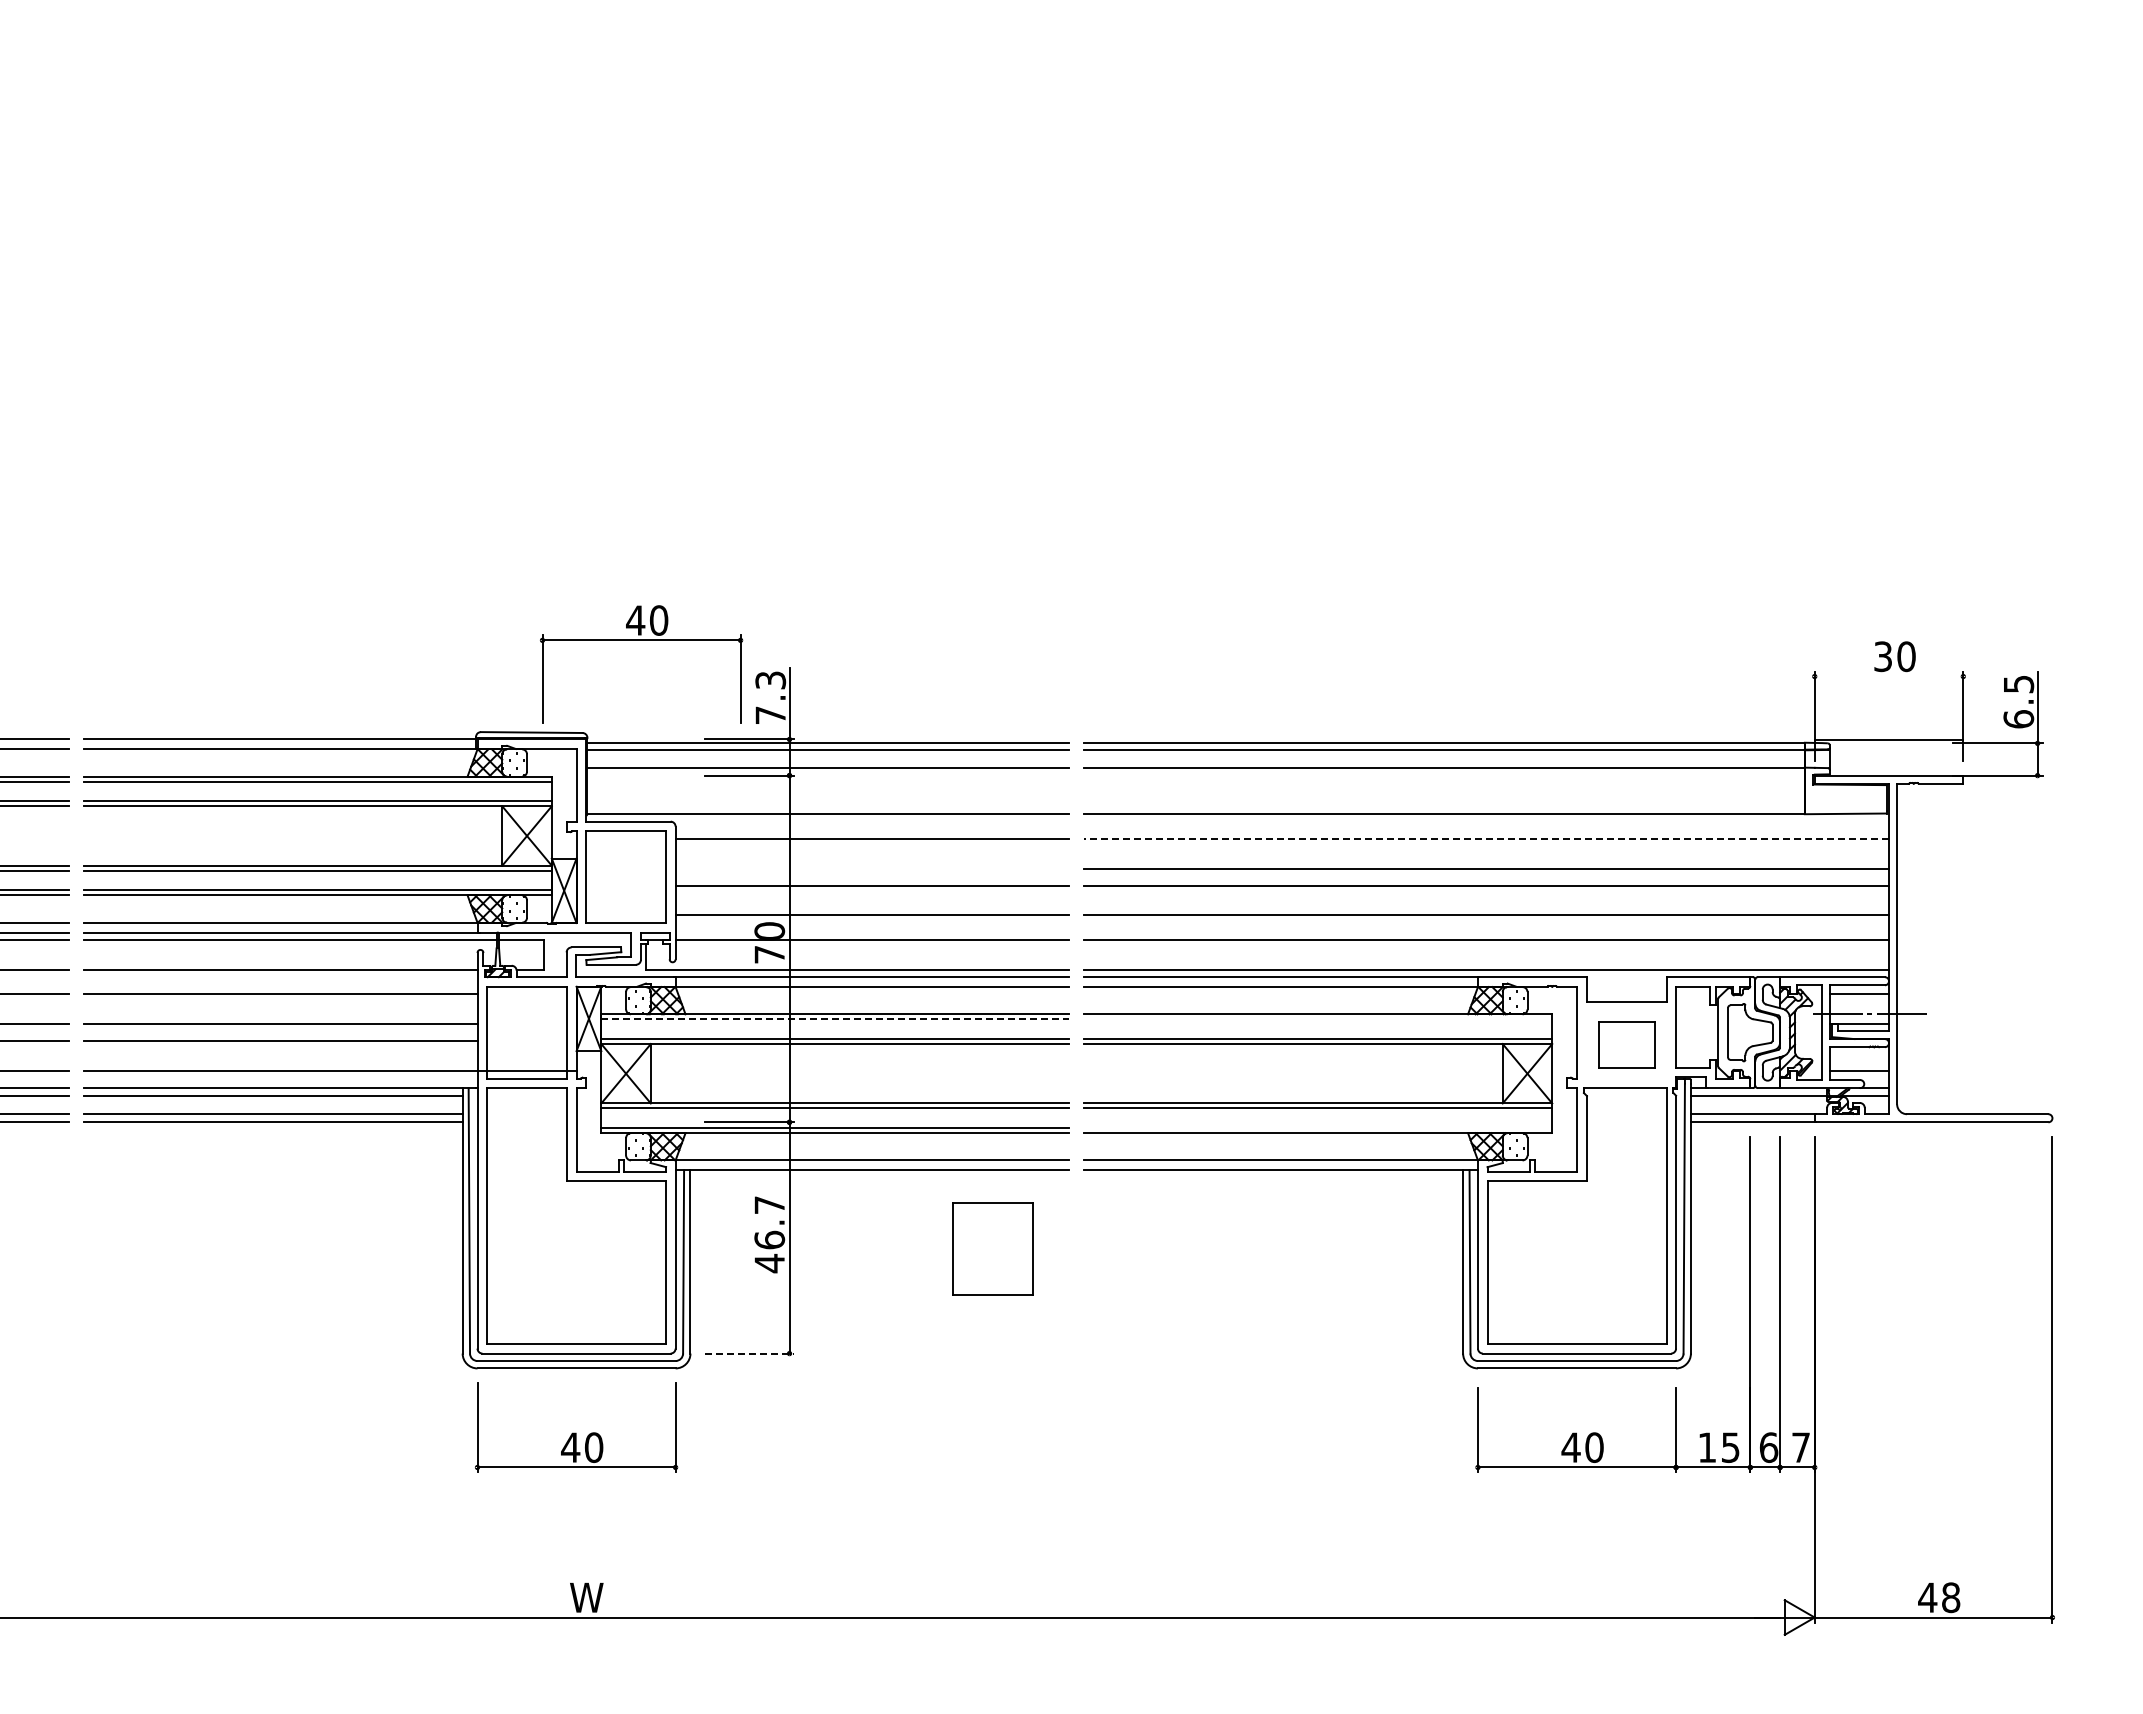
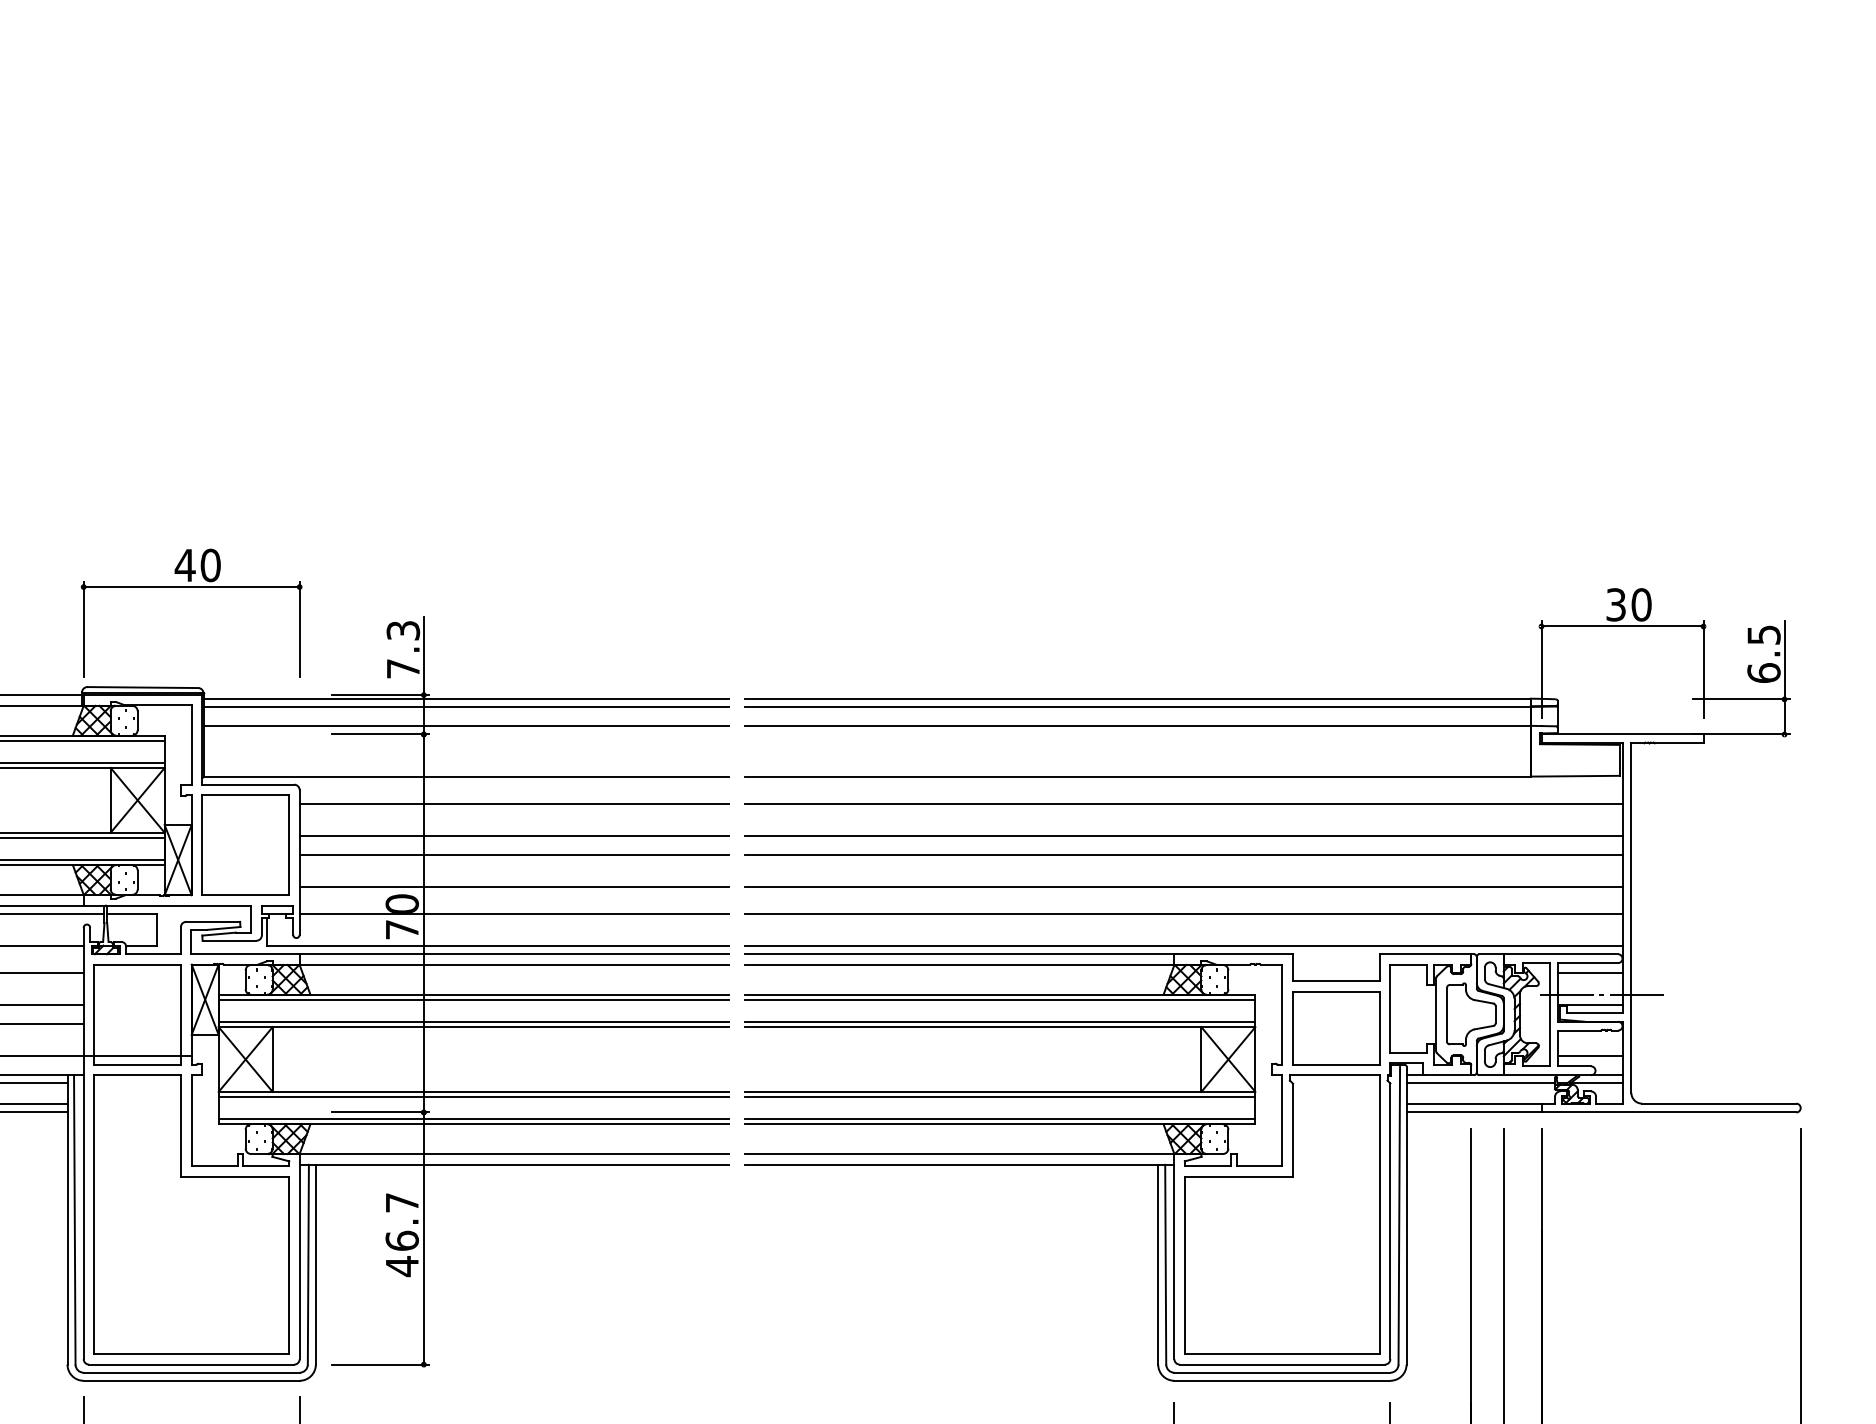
part: (641, 640) -> (191, 587), moved
line: (1888, 739) -> (1621, 626), moved
line: (1486, 838) -> (1183, 803), dashed -> solid
line: (872, 868) -> (514, 835), added
line: (835, 1019) -> (473, 1000), dashed -> solid
line: (1318, 1019) -> (1000, 1000), added
part: (1626, 1044) -> (1336, 1027), size x1.43
line: (1318, 1128) -> (1000, 1119), added
part: (992, 1248) -> (645, 1250), removed
line: (749, 1353) -> (380, 1364), dashed -> solid

